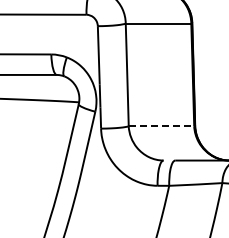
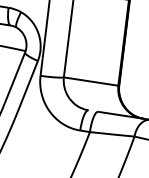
line: (161, 126) -> (91, 81), dashed -> solid

